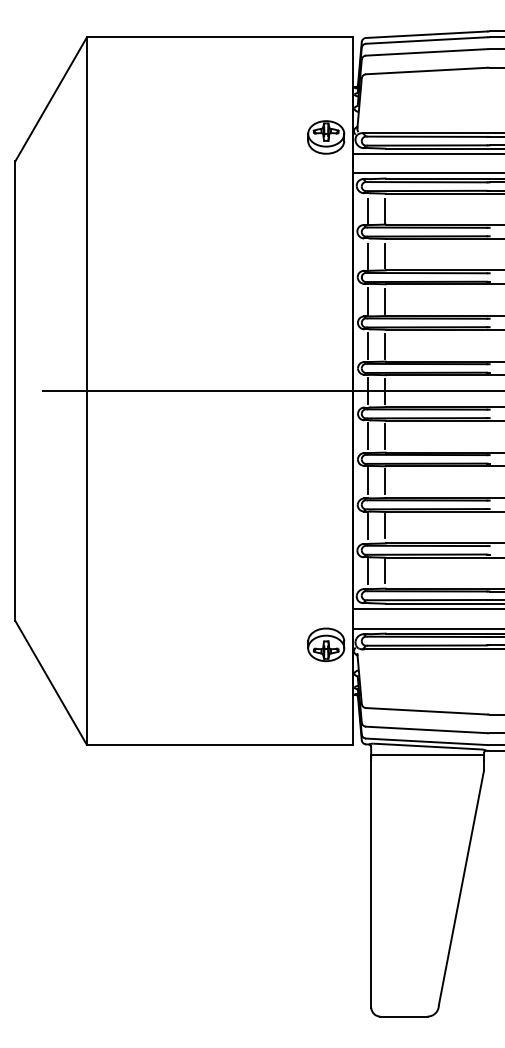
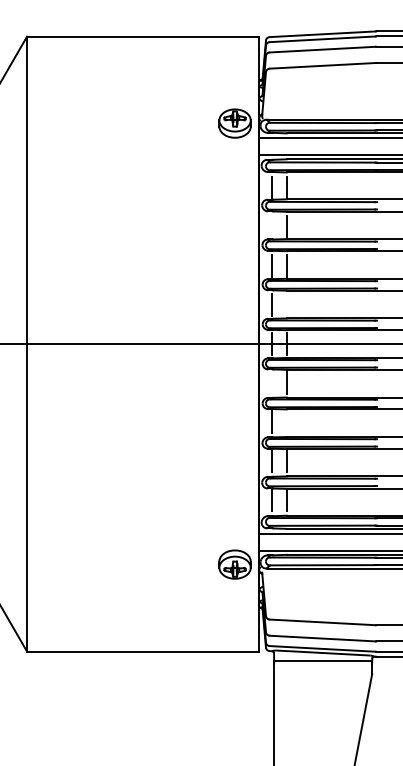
line: (368, 255) -> (271, 226), removed
line: (385, 345) -> (286, 304), removed
line: (368, 436) -> (271, 383), removed
line: (385, 480) -> (286, 421), removed

